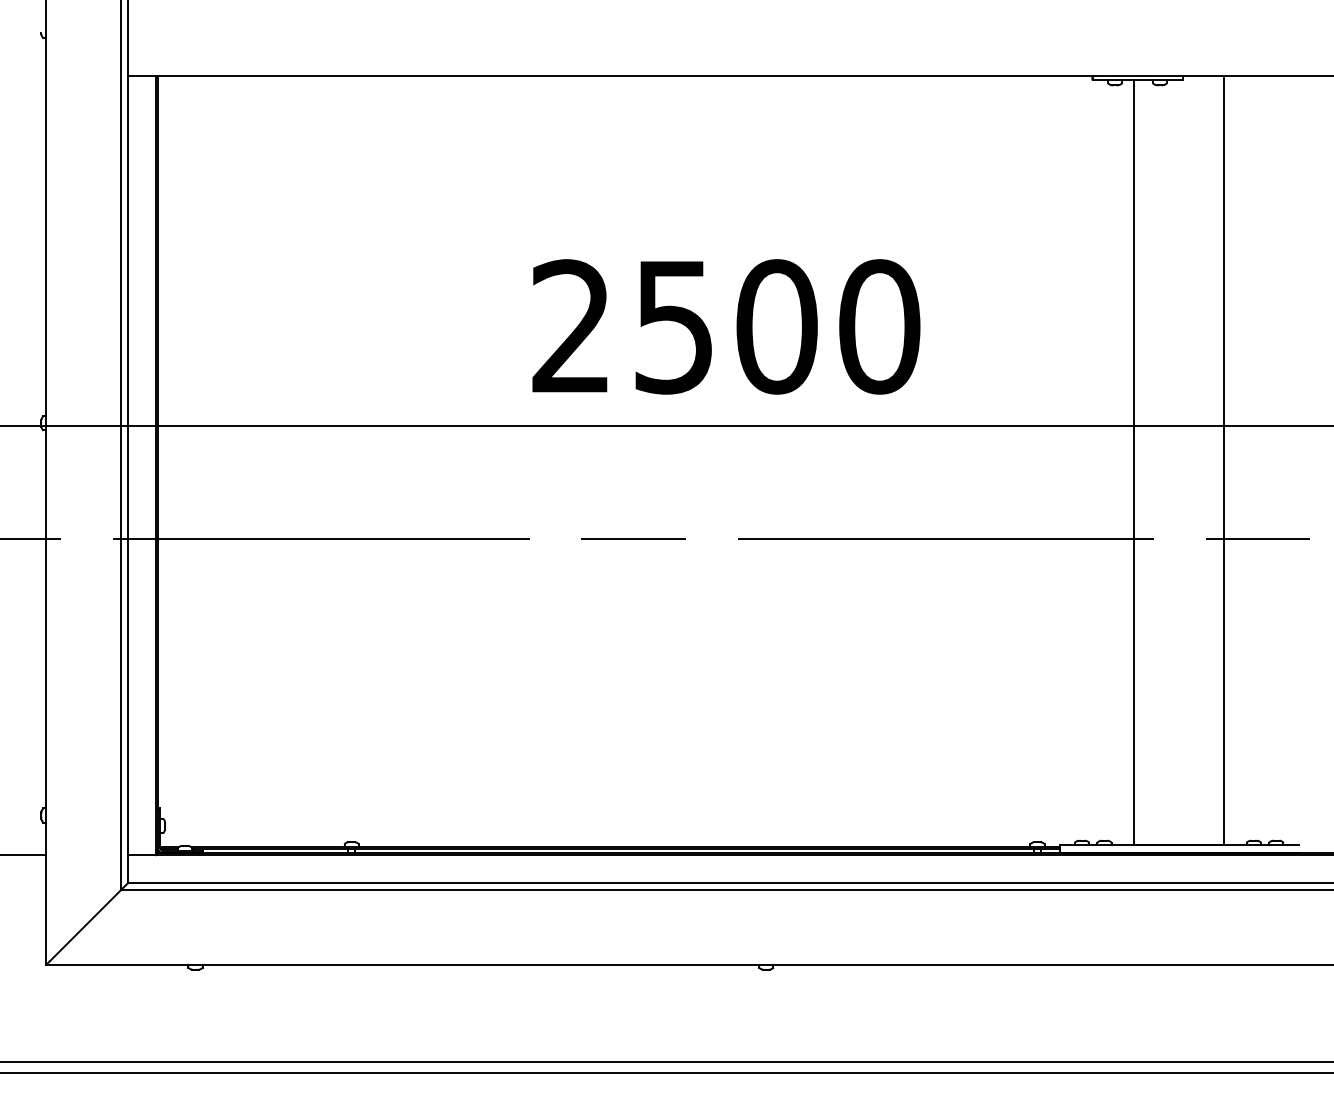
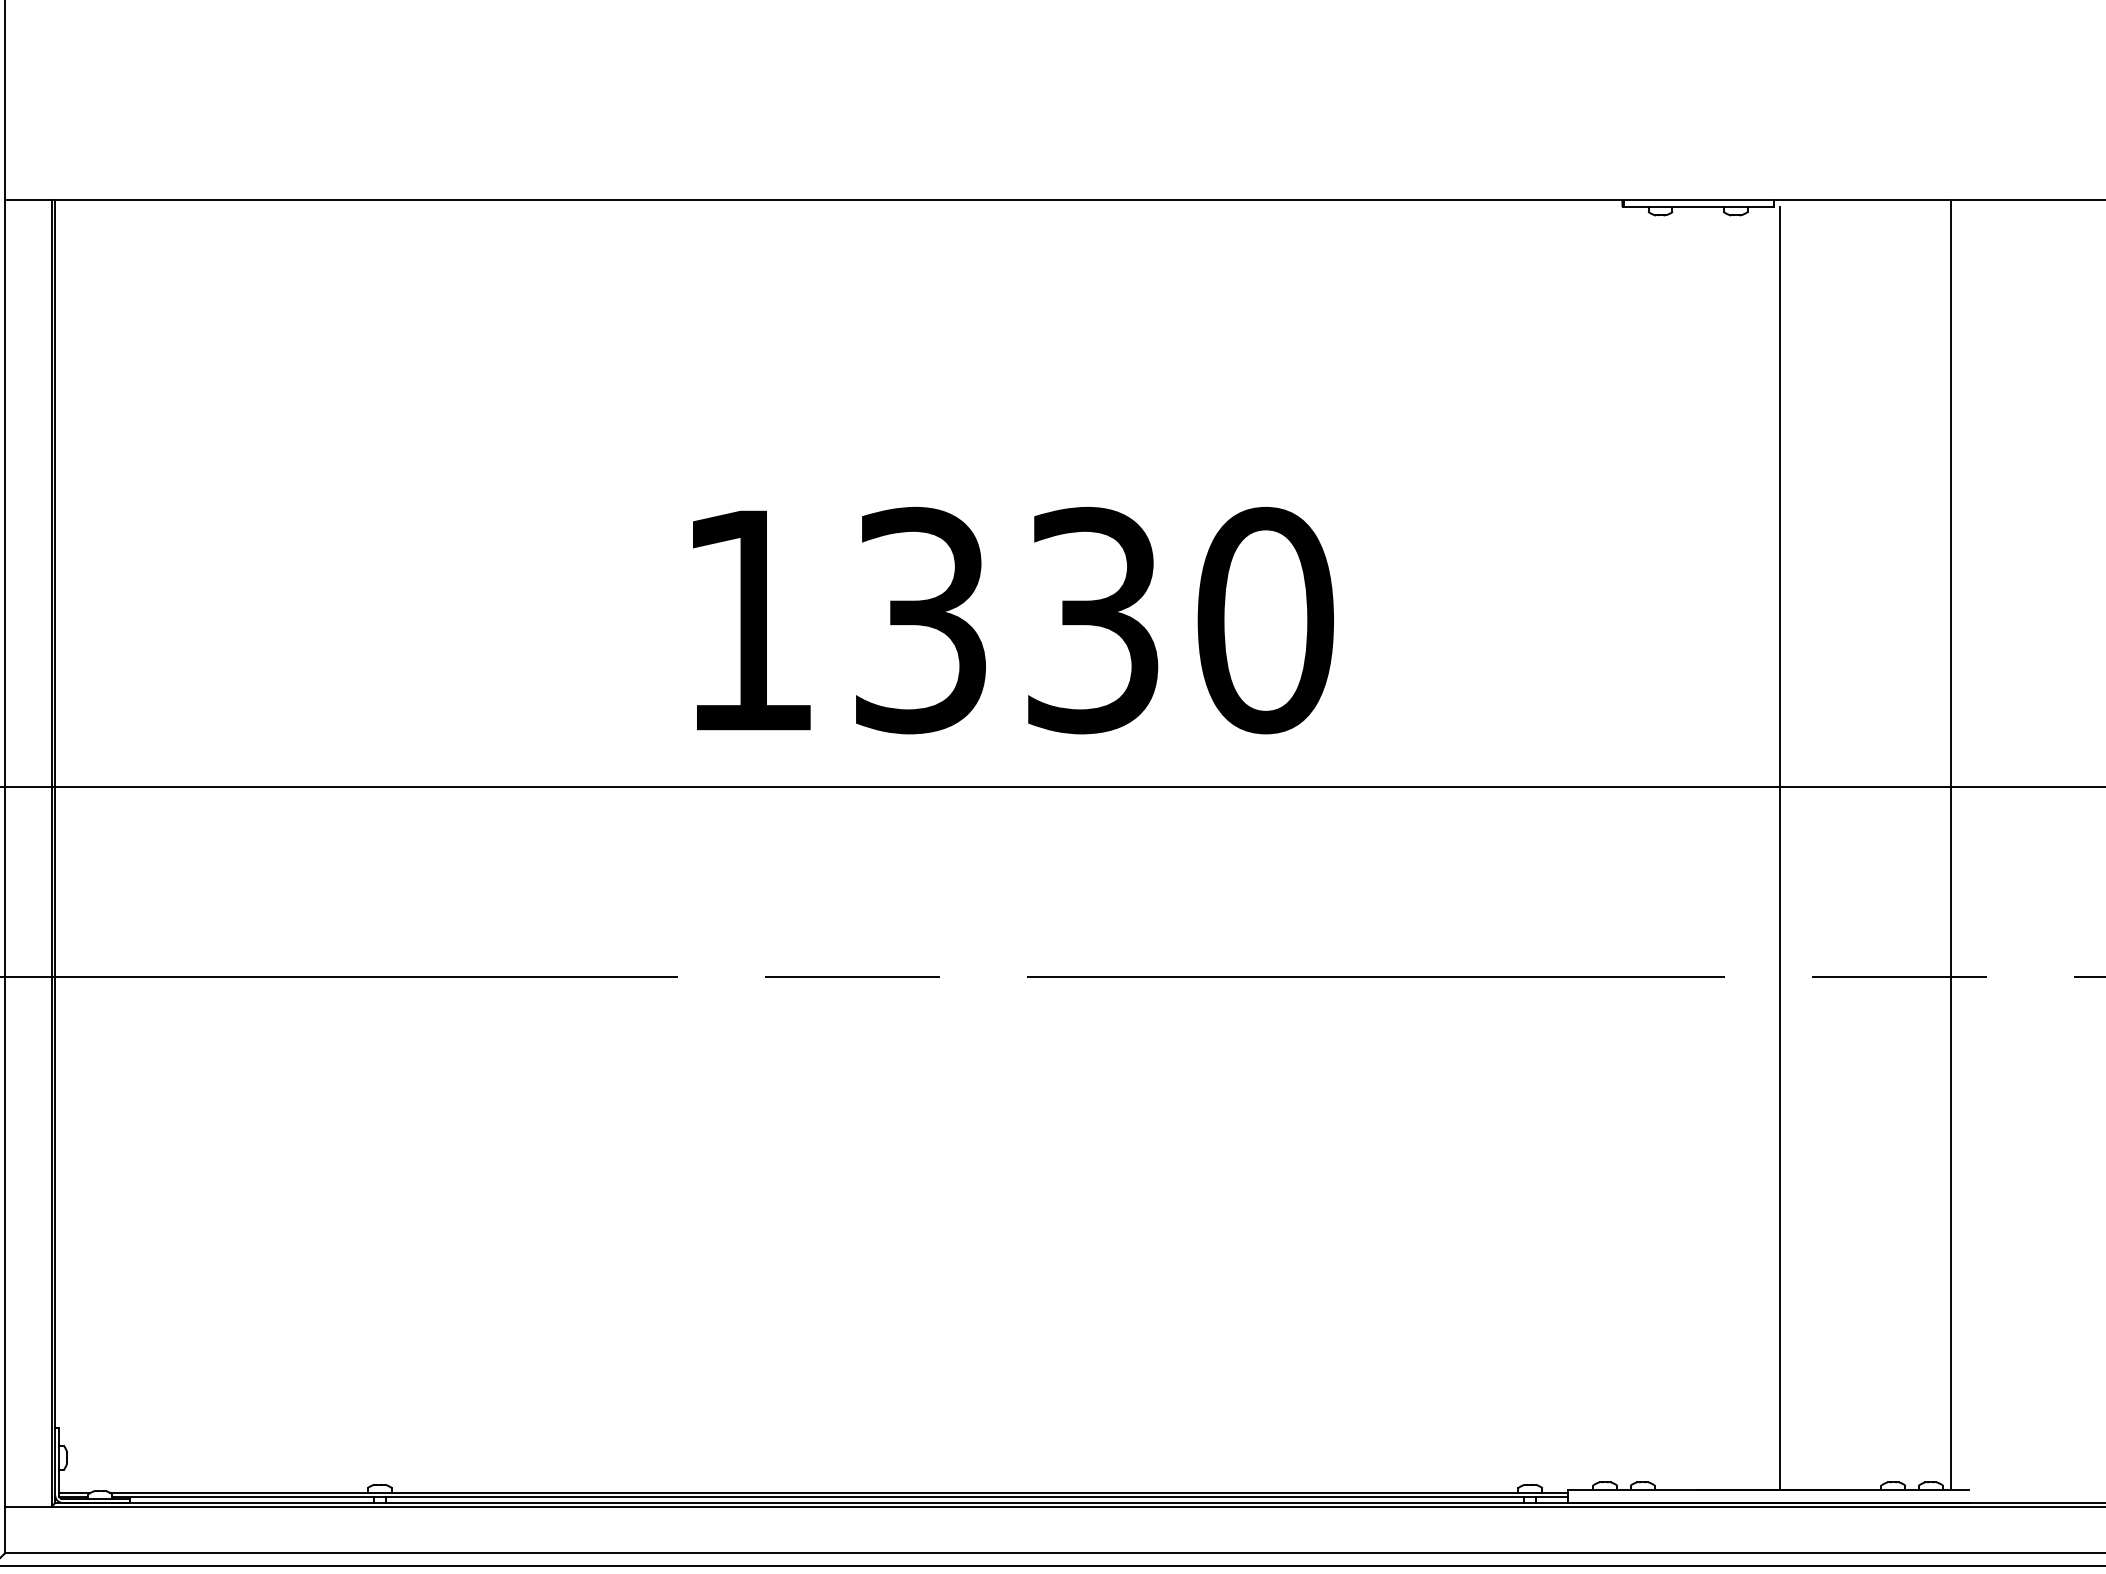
text: (674, 326) -> (921, 619), 2500 -> 1330
line: (1224, 460) -> (1951, 844), moved
line: (1134, 462) -> (1780, 848), moved

